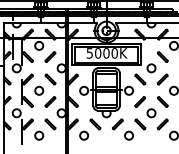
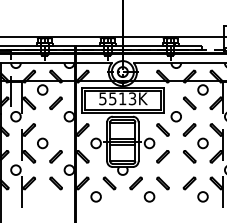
text: (106, 53) -> (122, 98), 5000K -> 5513K
part: (49, 79) -> (55, 129), removed
circle: (150, 112) -> (175, 169), removed
circle: (39, 135) -> (42, 196), removed

